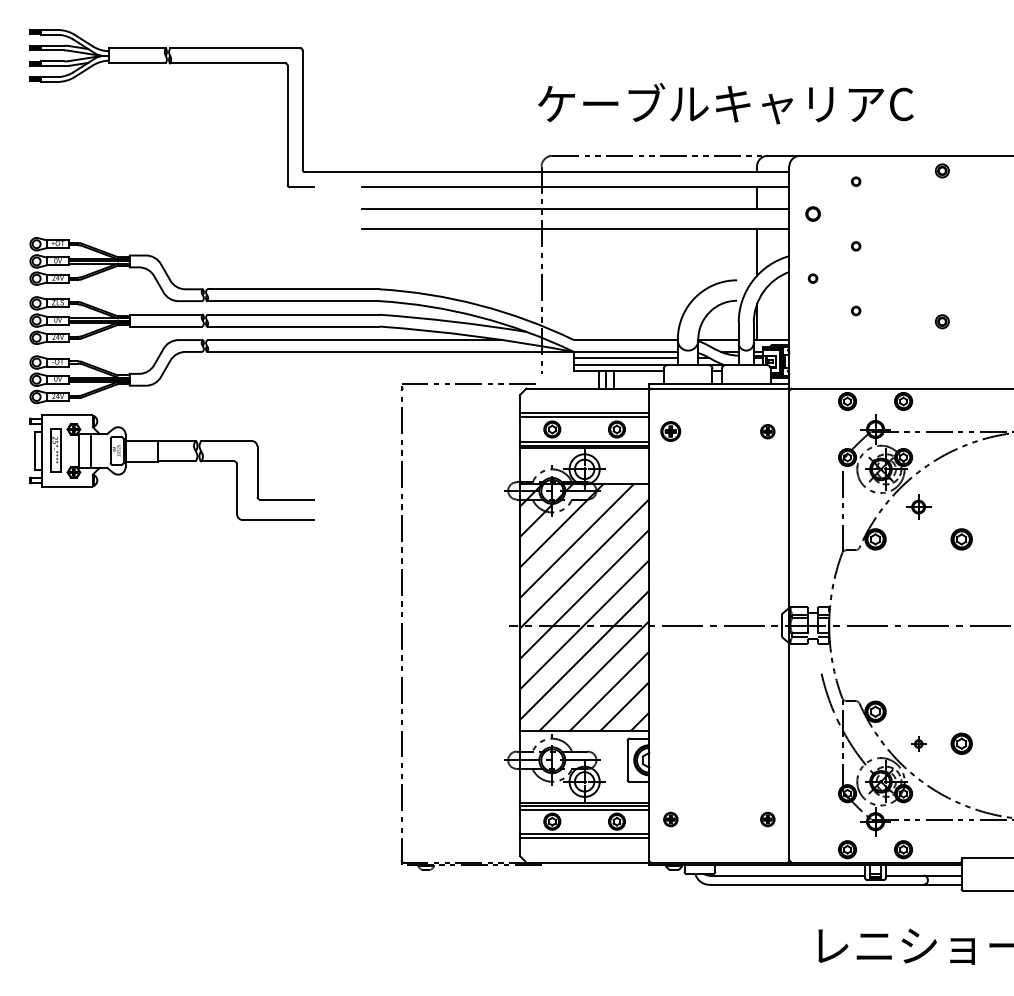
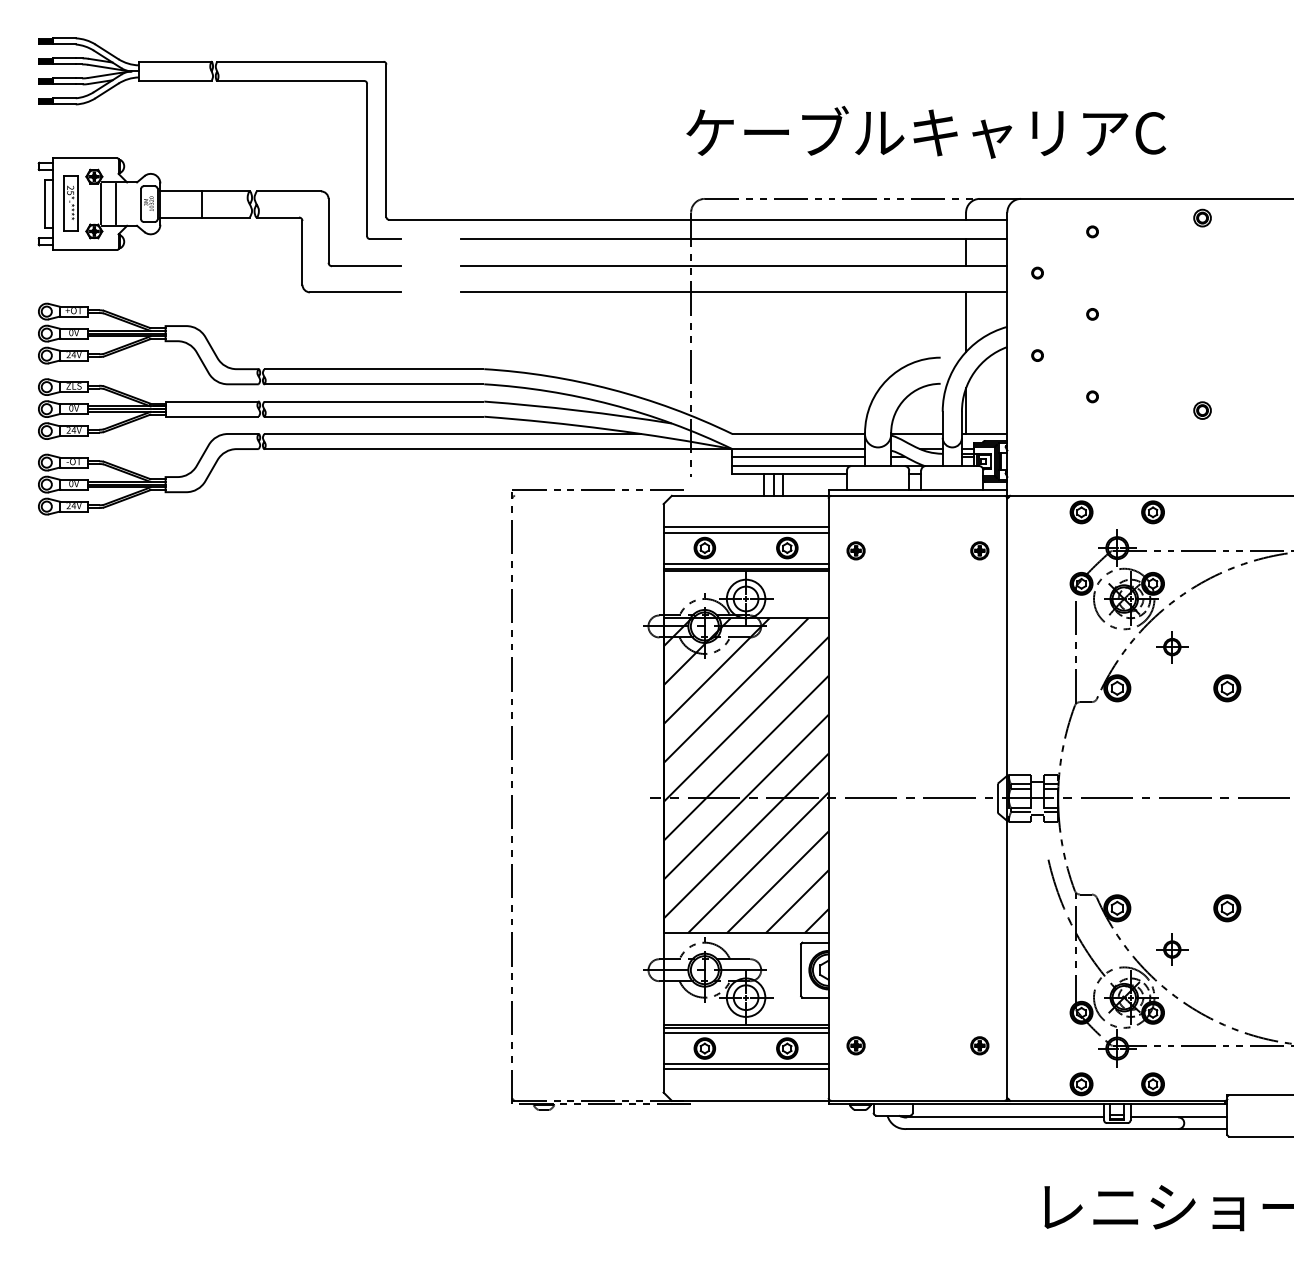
part: (812, 213) -> (1036, 272), size x0.62
part: (670, 431) -> (855, 550), size x0.71
part: (171, 467) -> (218, 225), moved
part: (918, 743) -> (1172, 948), size x1.67
part: (961, 743) -> (1226, 907), moved

